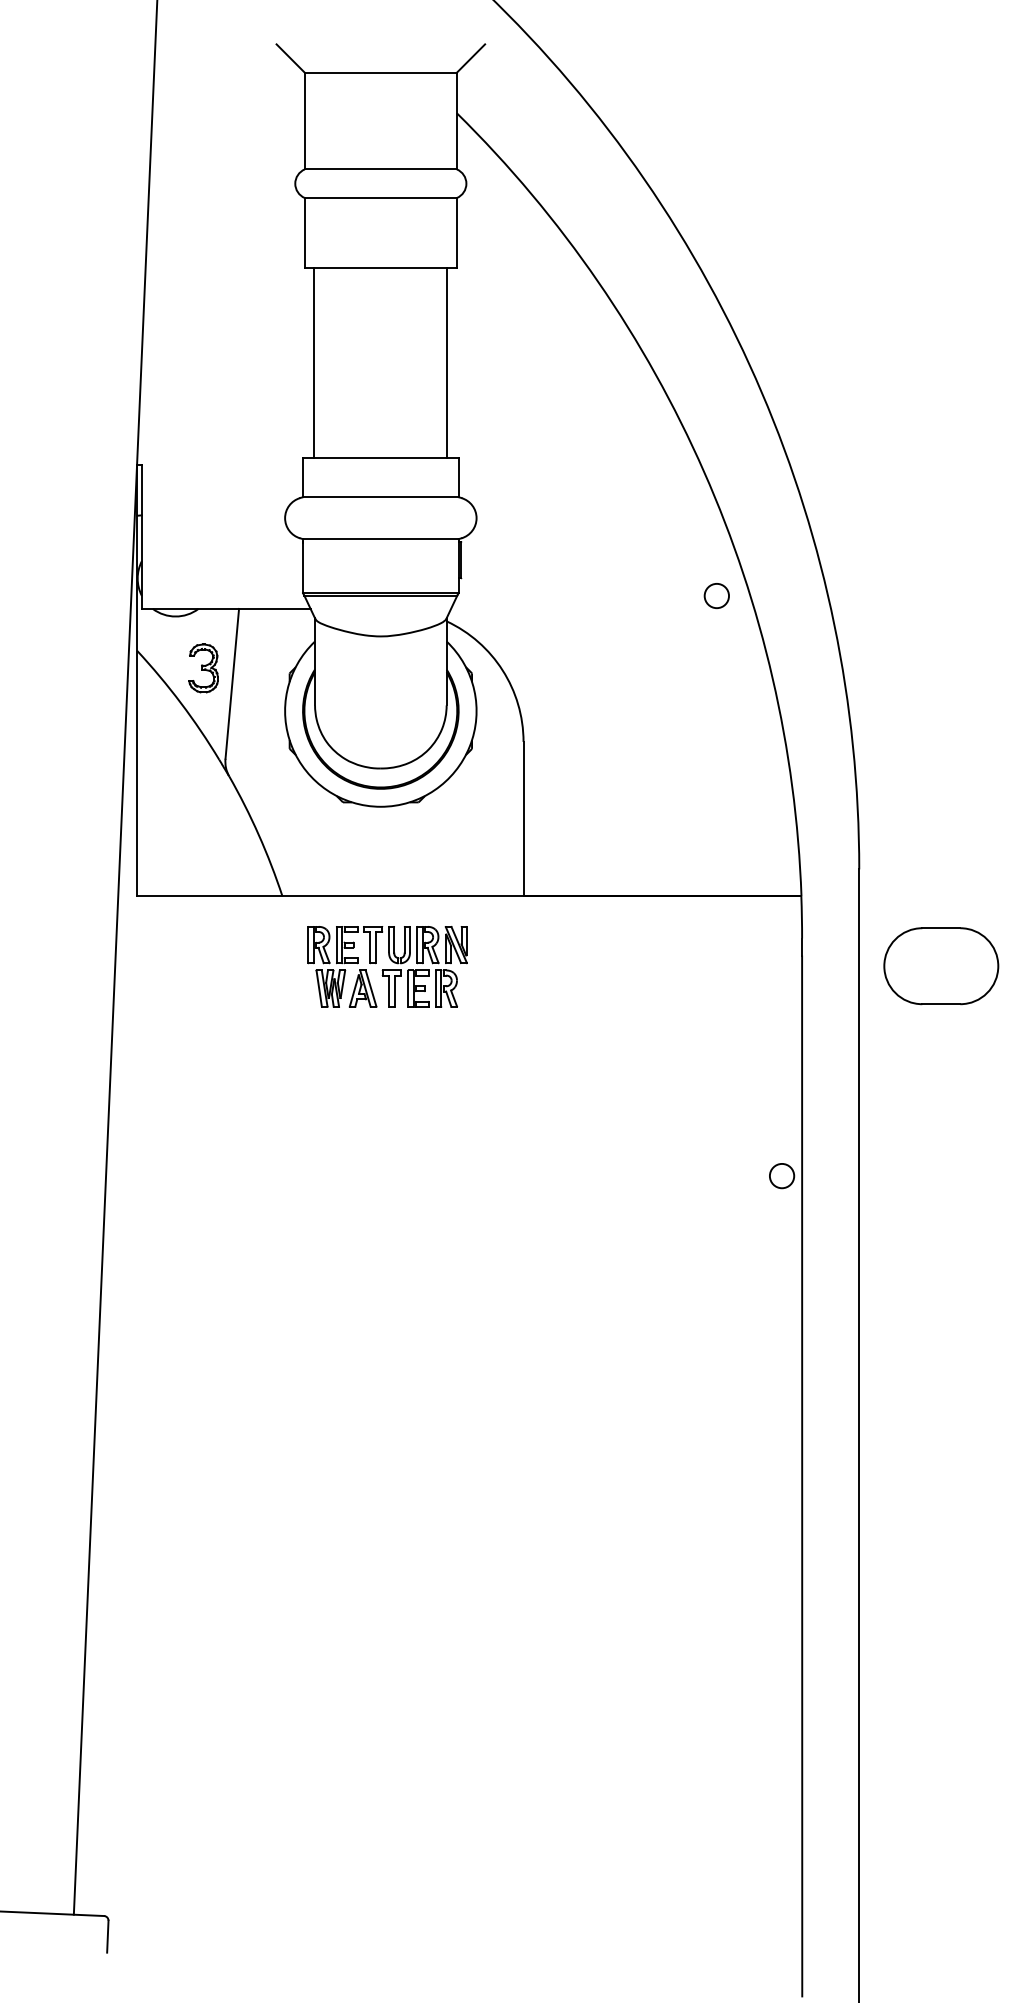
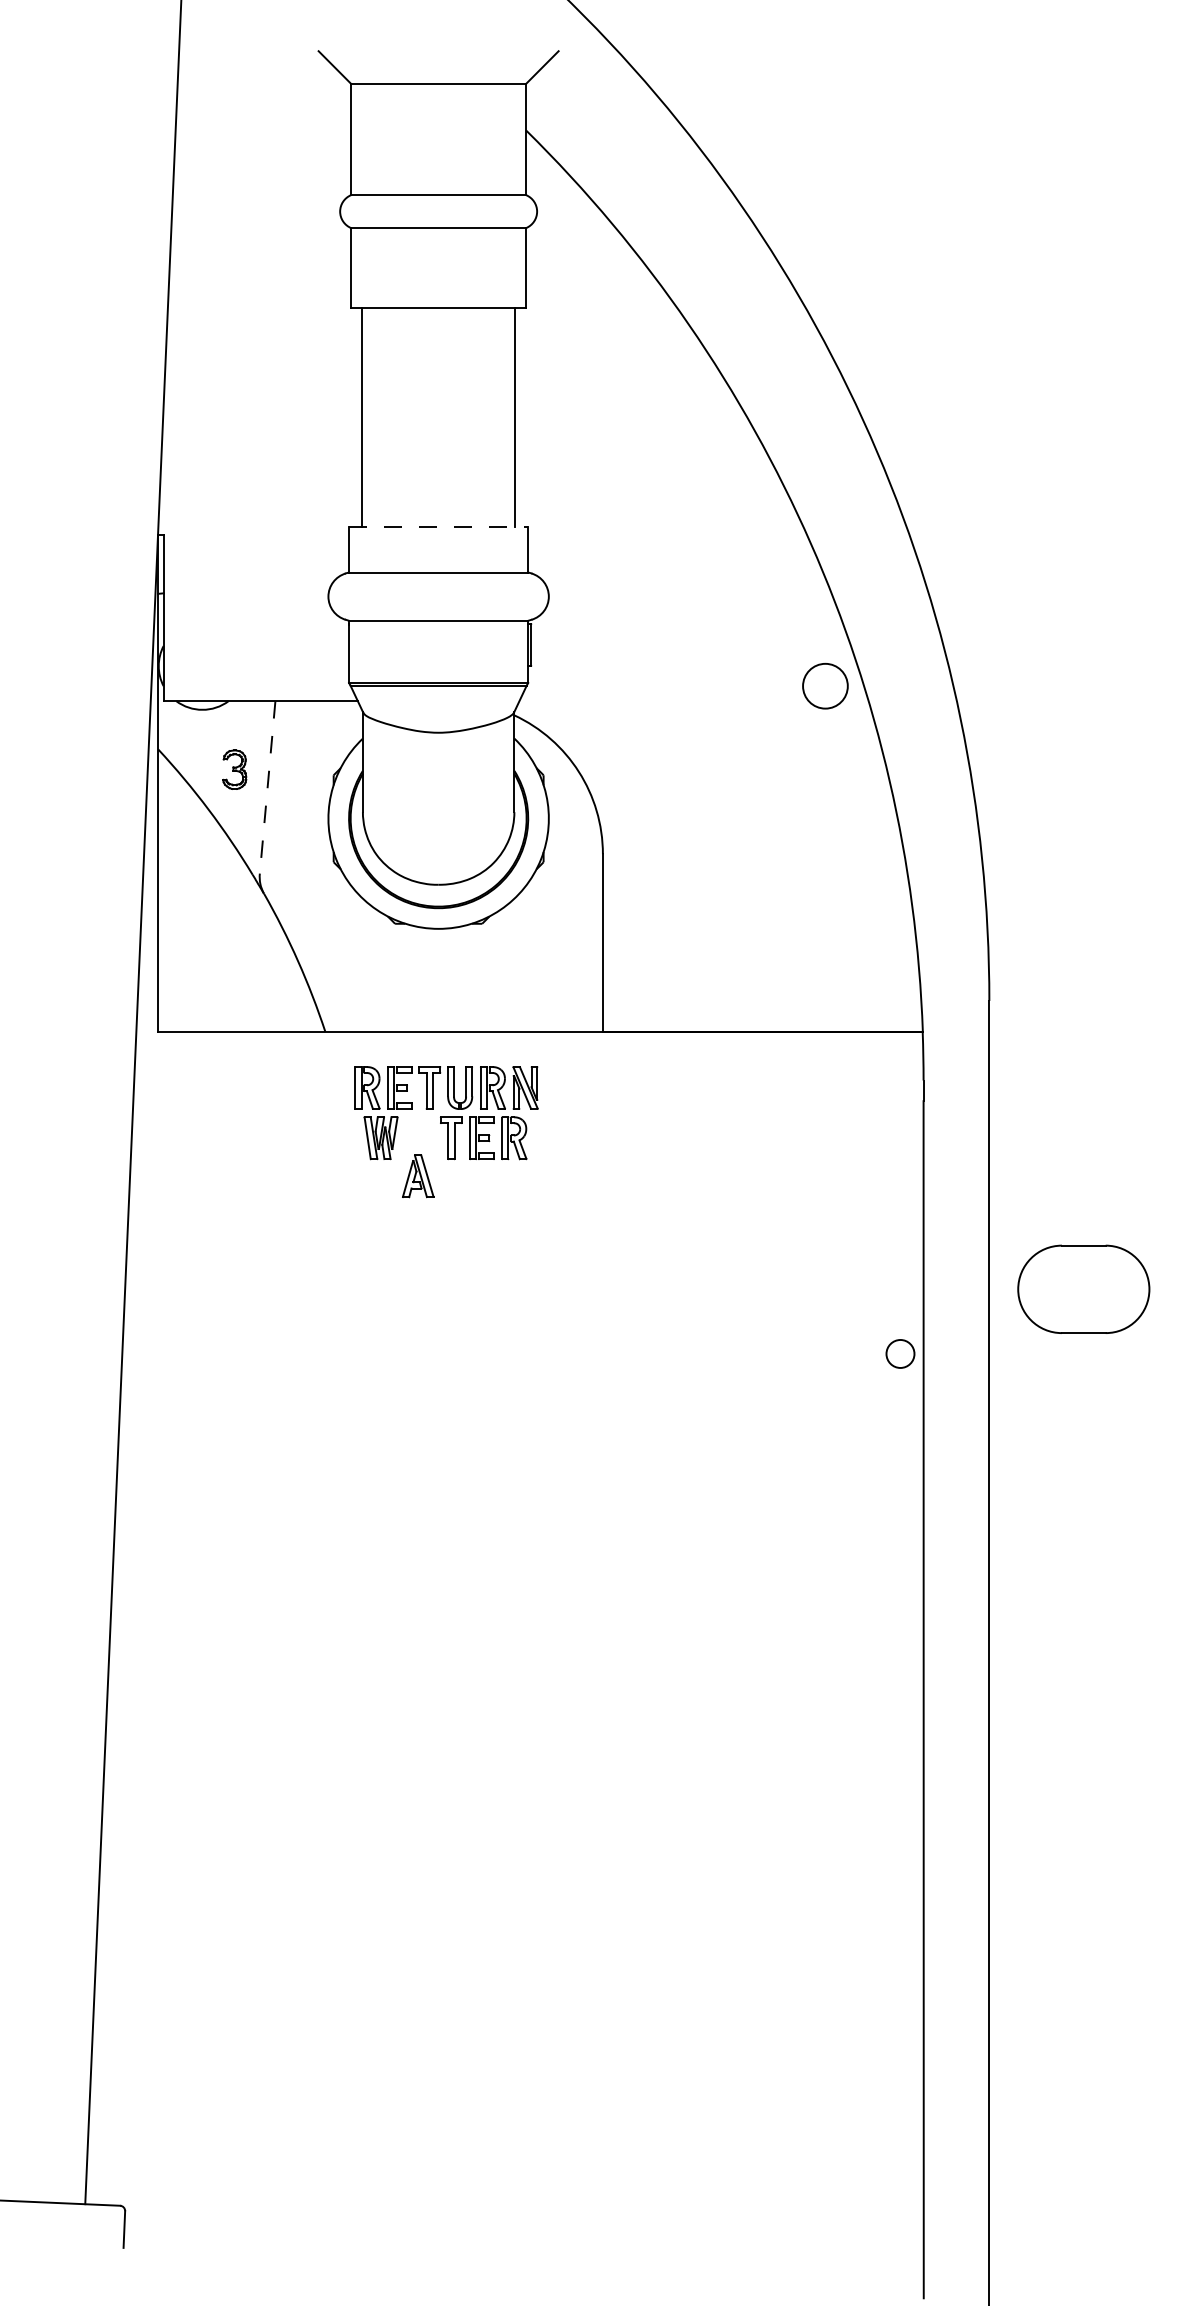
line: (380, 458) -> (438, 527), solid -> dashed
circle: (716, 596) -> (825, 686), size x1.6
part: (203, 668) -> (234, 769), size x0.7
line: (232, 683) -> (267, 787), solid -> dashed
part: (941, 965) -> (1083, 1288), moved
part: (363, 988) -> (418, 1176), moved

